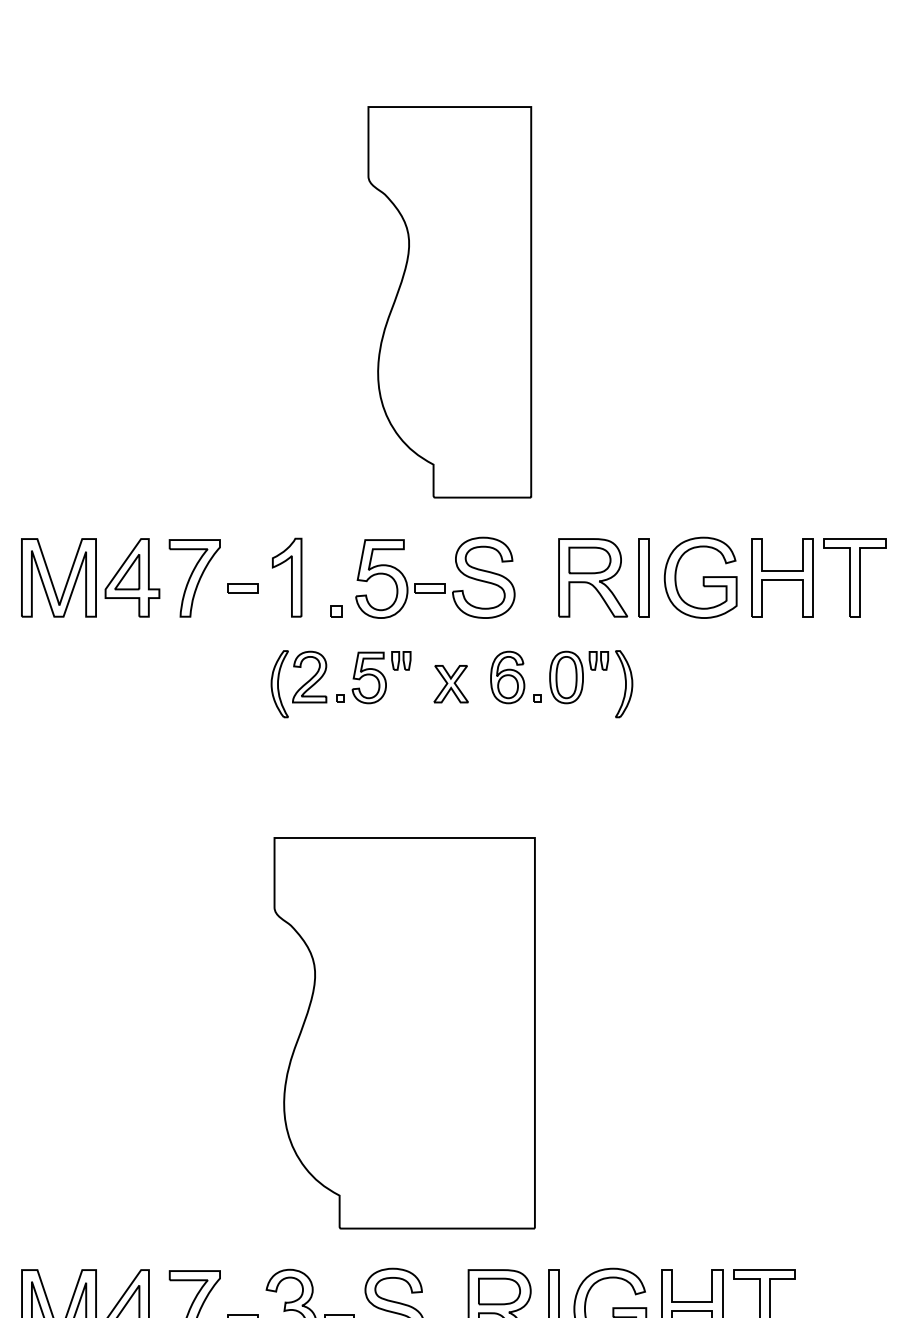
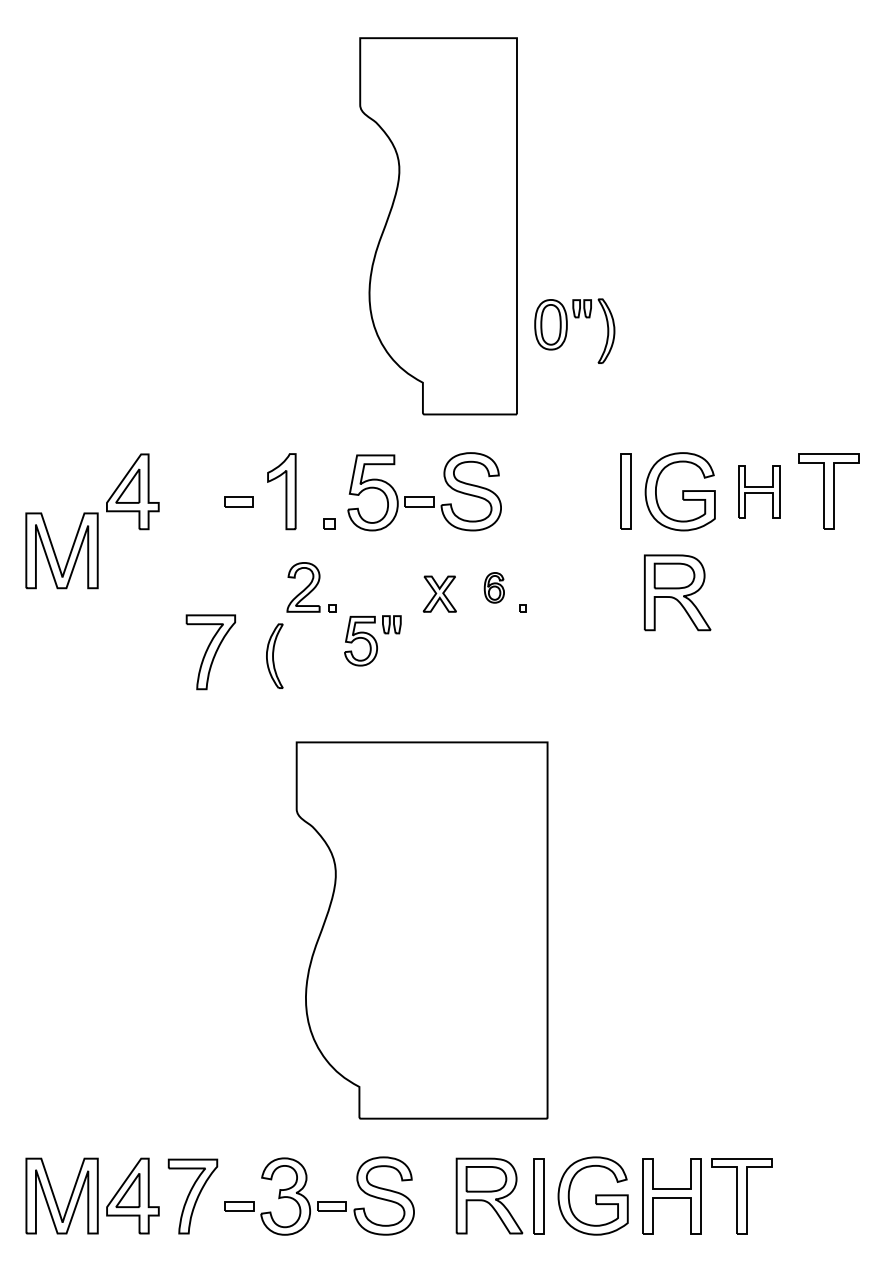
part: (592, 577) -> (677, 592), moved
part: (781, 577) -> (758, 491), size x0.7
part: (194, 578) -> (210, 652), moved
part: (52, 579) -> (55, 552), moved
part: (381, 677) -> (372, 640), moved
part: (507, 677) -> (494, 587), size x0.6
part: (279, 683) -> (274, 655), moved
part: (583, 683) -> (567, 330), moved
part: (404, 1033) -> (421, 930), moved

